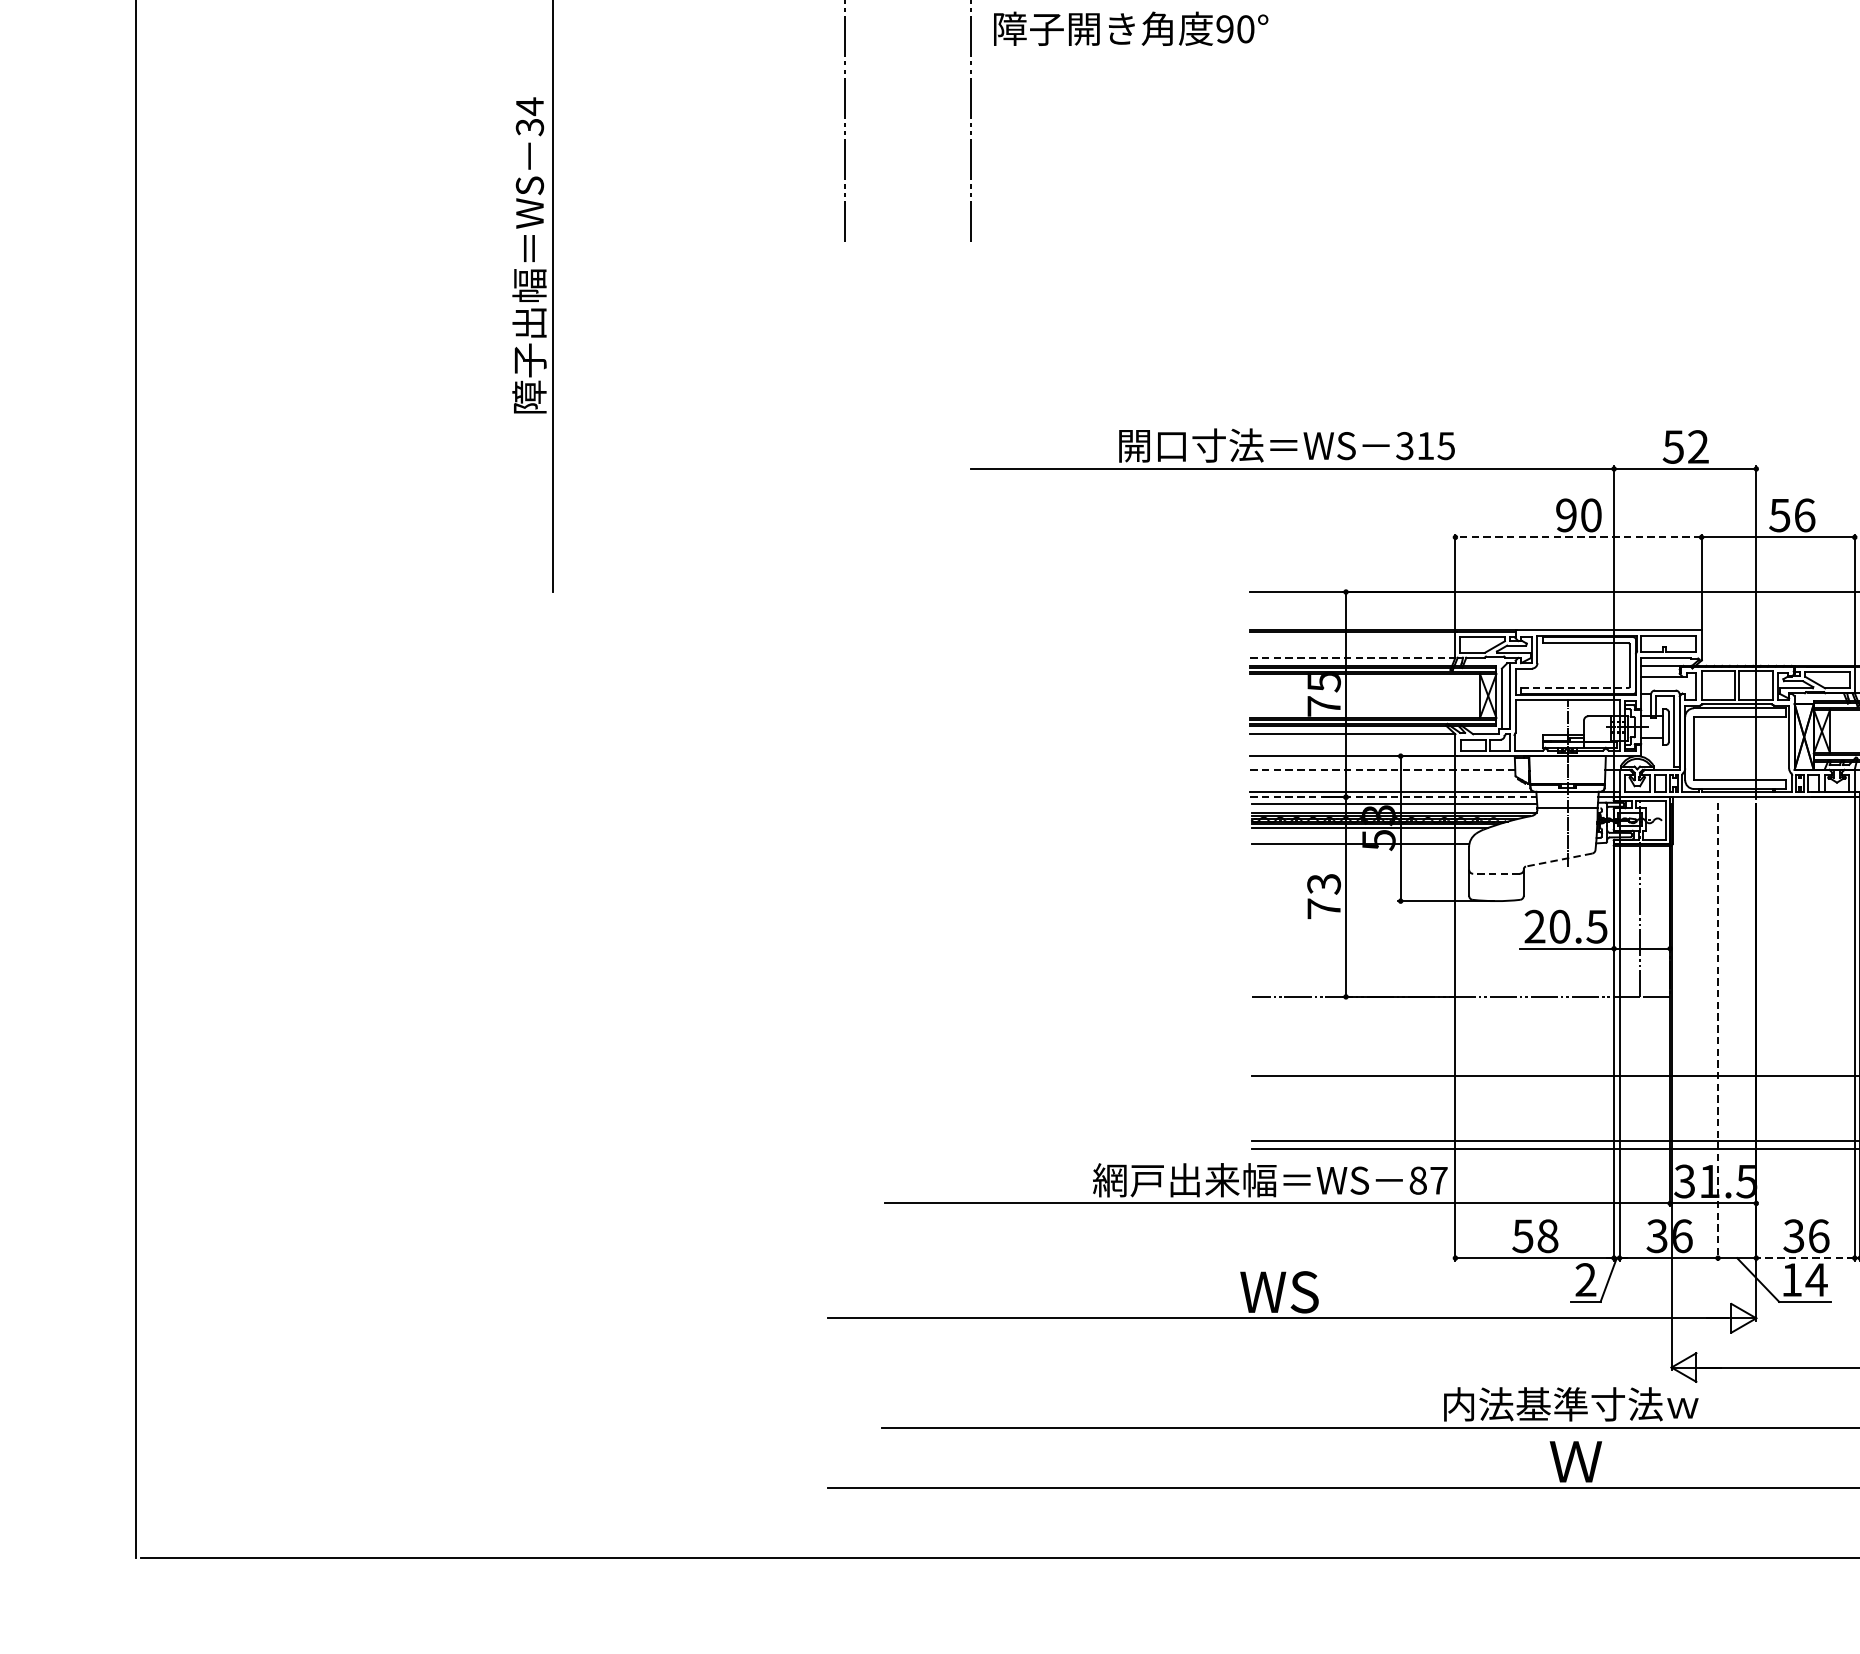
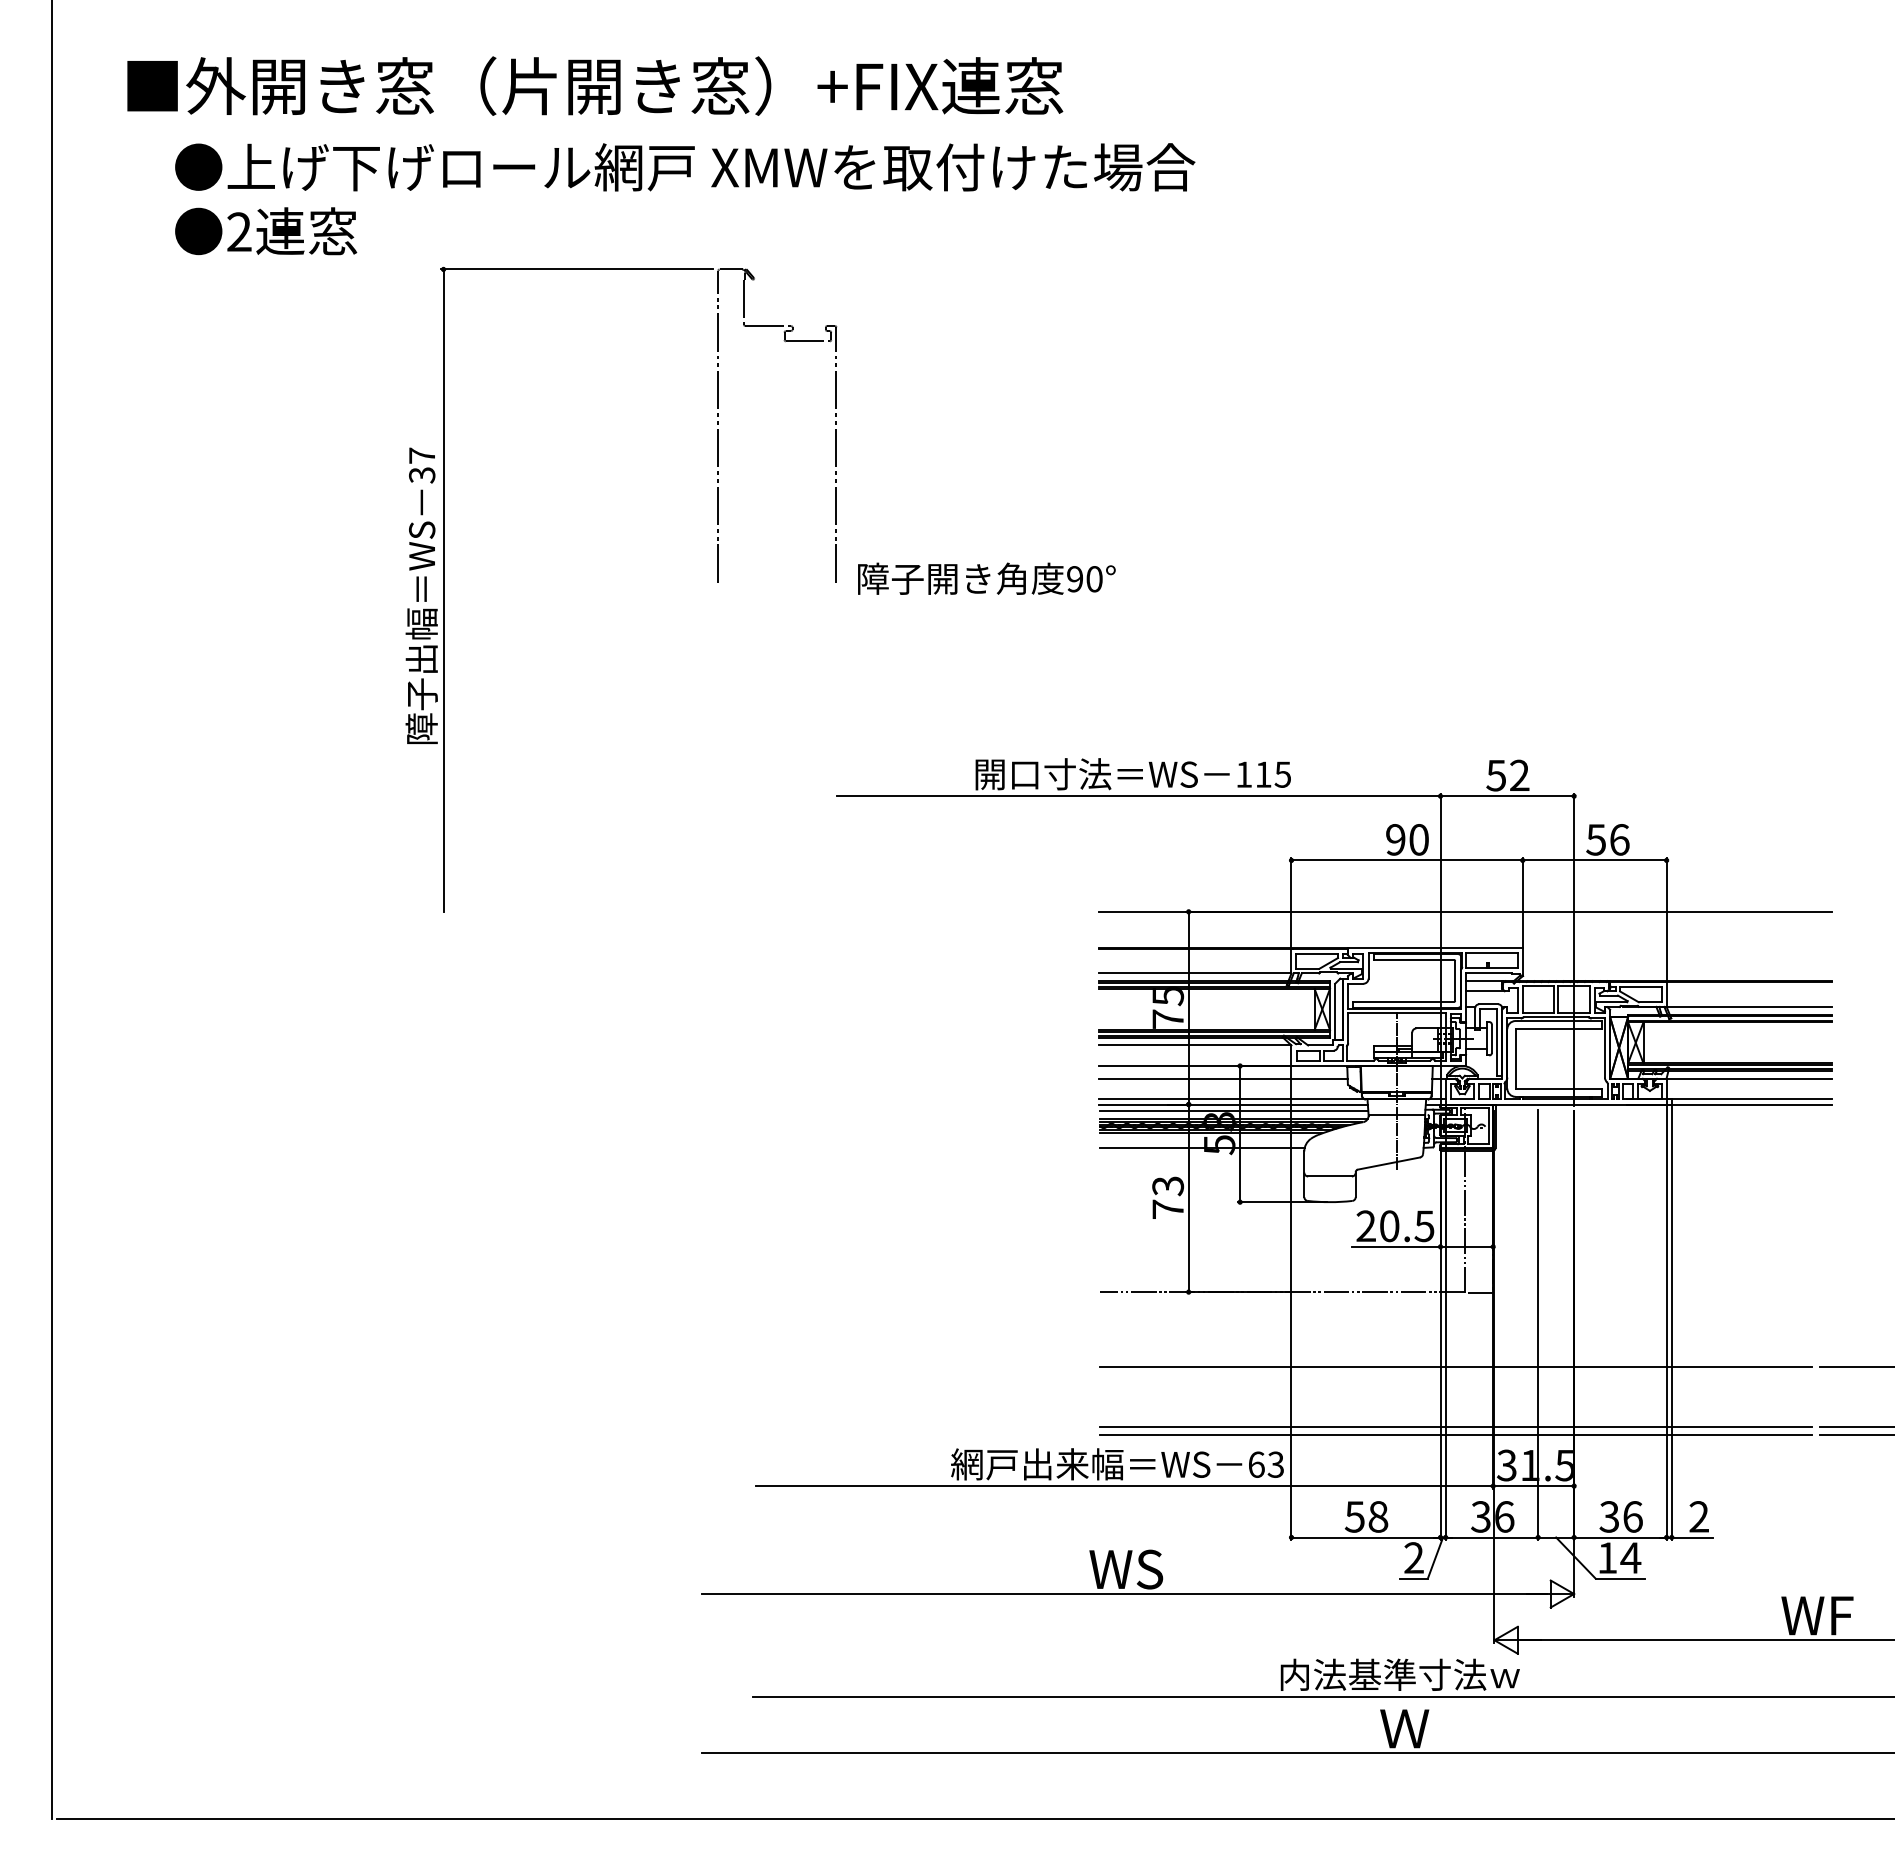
text: (1130, 28) -> (986, 578), moved
text: (529, 106) -> (421, 455), 34 -> 37
text: (1404, 445) -> (1243, 774), 315 -> 115
line: (1578, 537) -> (1407, 860), dashed -> solid
line: (1353, 657) -> (1195, 973), dashed -> solid
line: (1574, 687) -> (1403, 1001), dashed -> solid
line: (1383, 769) -> (1223, 1078), dashed -> solid
line: (1393, 797) -> (1233, 1104), dashed -> solid
line: (1558, 859) -> (1388, 1163), dashed -> solid
line: (1496, 873) -> (1330, 1176), dashed -> solid
line: (1718, 1032) -> (1538, 1325), dashed -> solid
text: (1428, 1180) -> (1266, 1464), 87 -> 63
line: (1804, 1258) -> (1619, 1537), dashed -> solid

